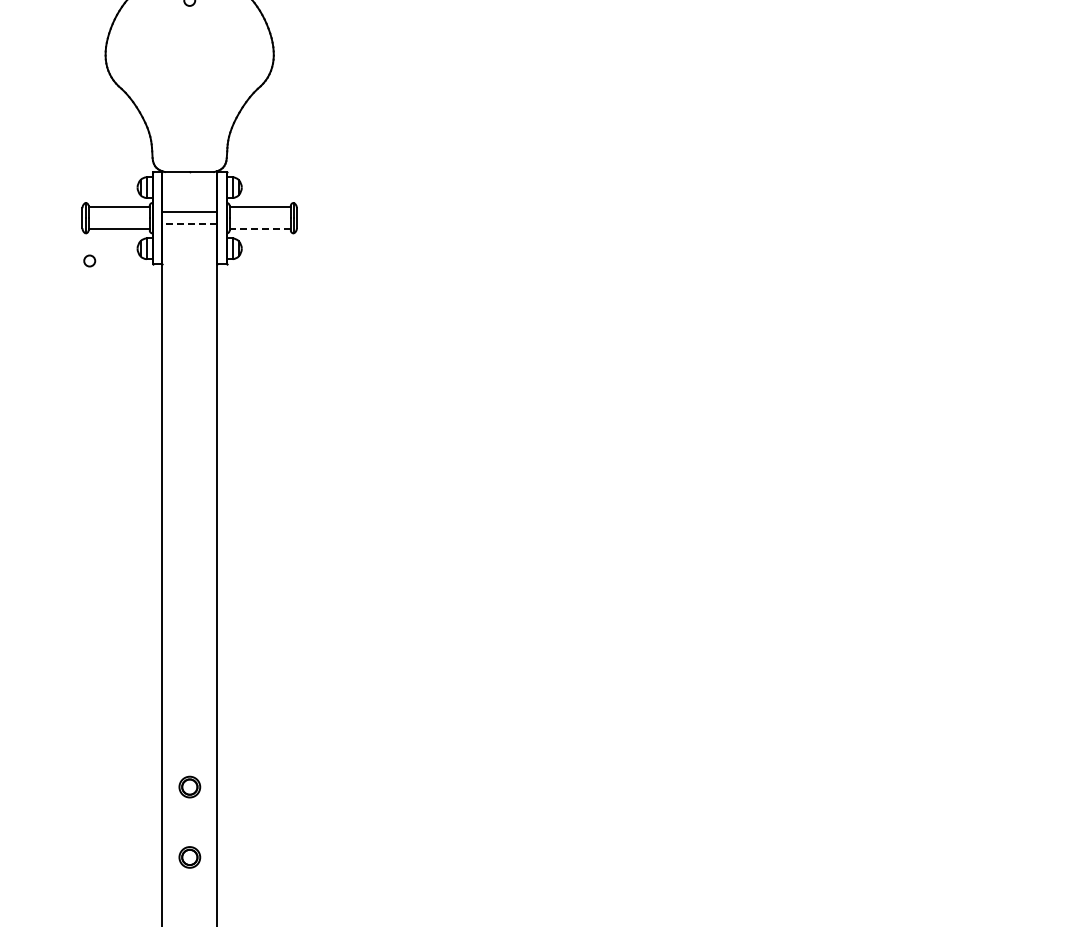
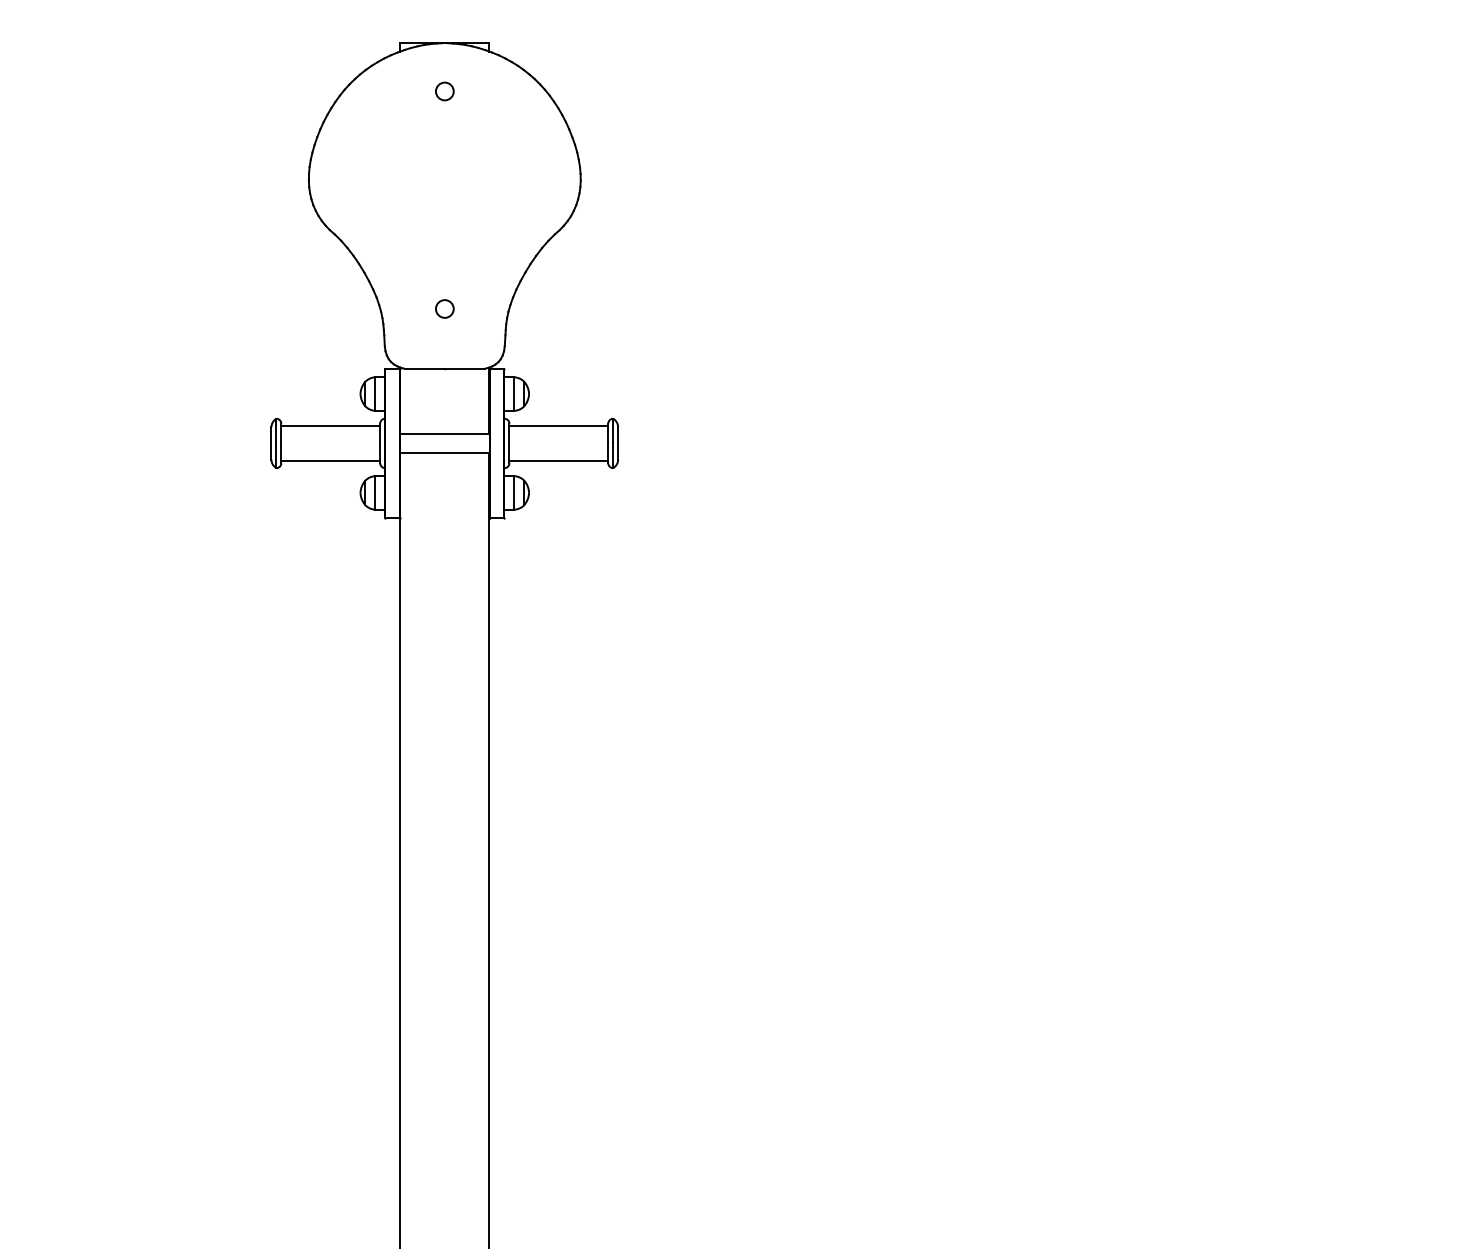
line: (189, 224) -> (444, 453), dashed -> solid
line: (260, 228) -> (559, 460), dashed -> solid
circle: (89, 260) -> (444, 308), moved

